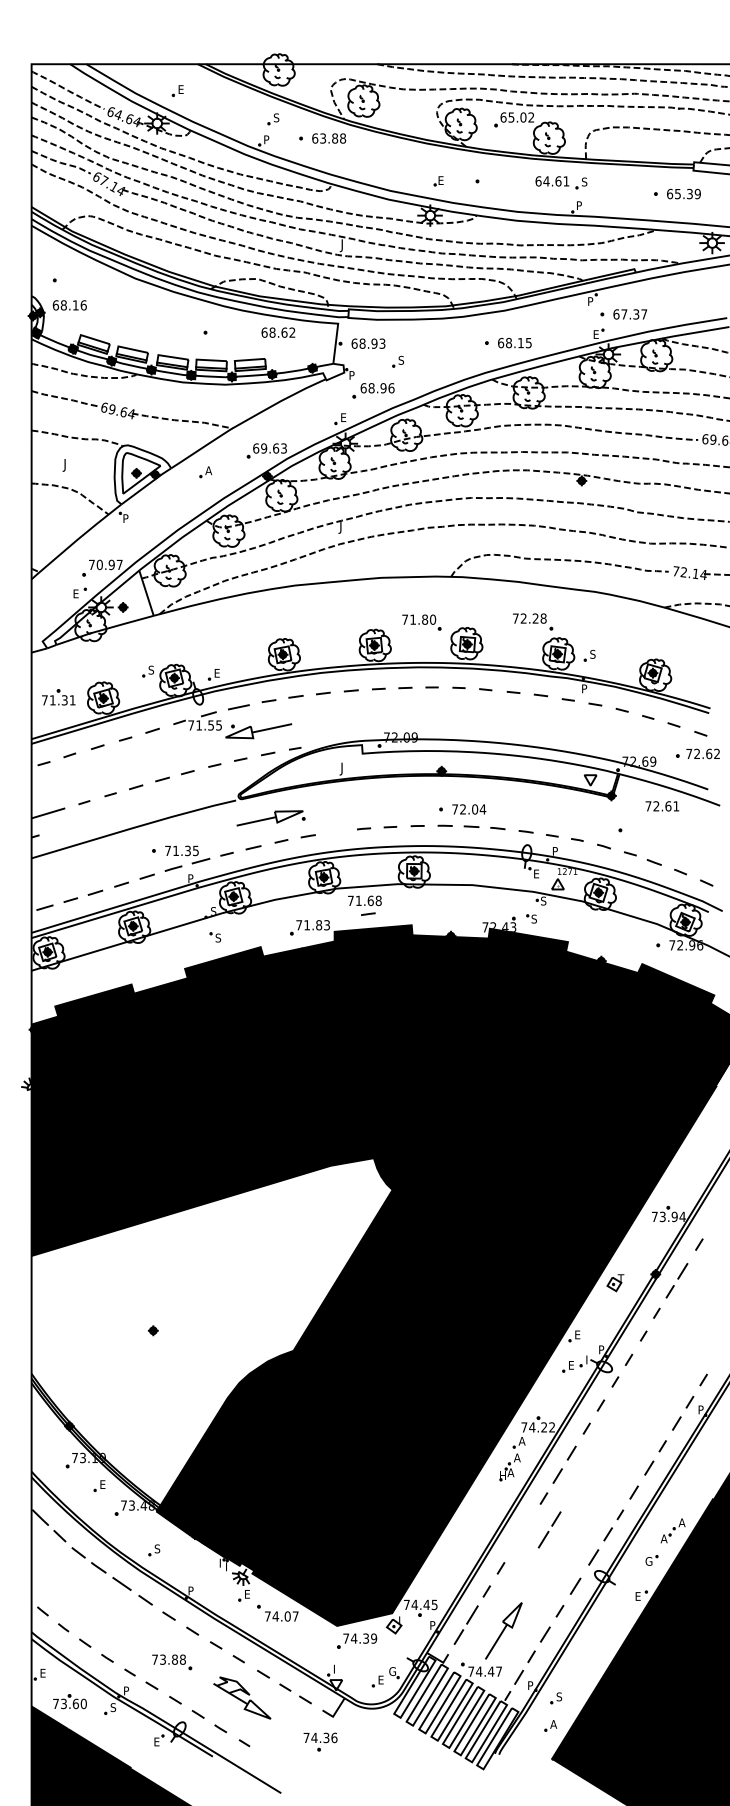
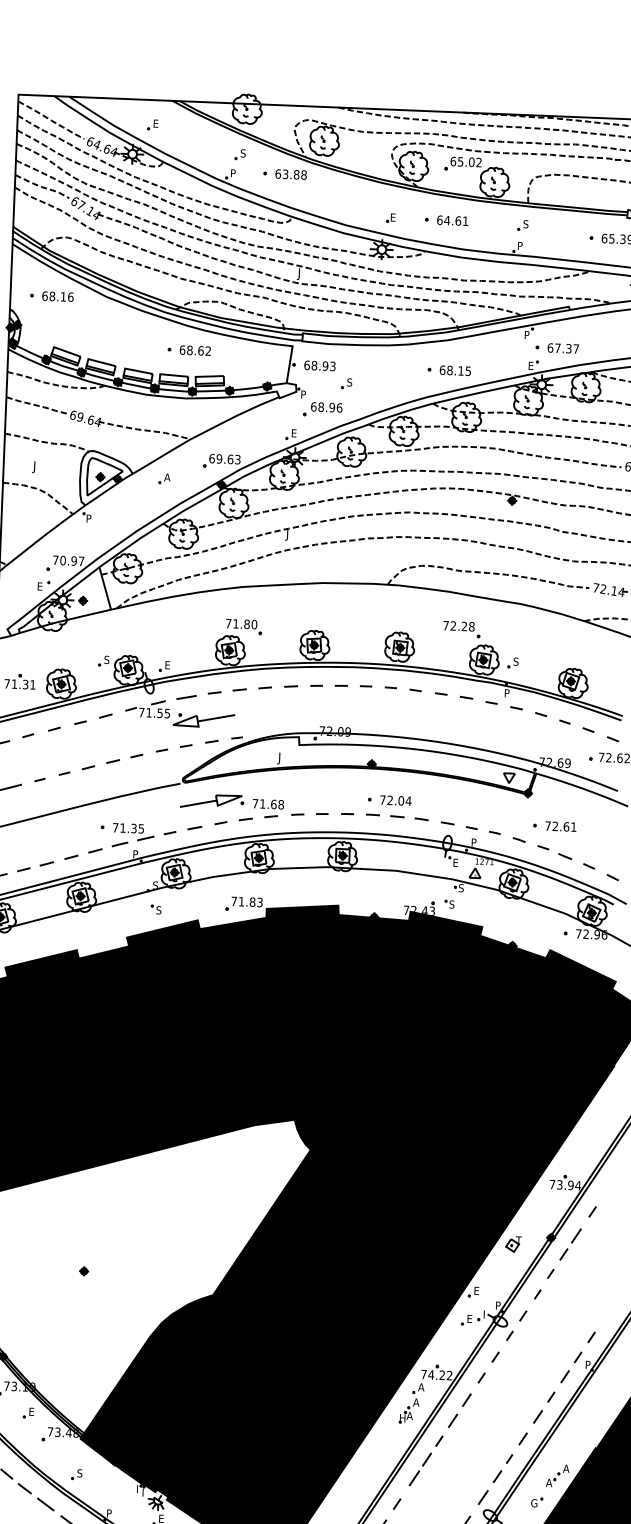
text: (552, 181) -> (452, 220), moved
text: (69, 305) -> (57, 296), moved
text: (278, 332) -> (195, 350), moved
part: (421, 622) -> (243, 626), moved
text: (662, 806) -> (560, 826), moved
part: (364, 905) -> (267, 808), moved
line: (548, 1530) -> (419, 1469), moved

